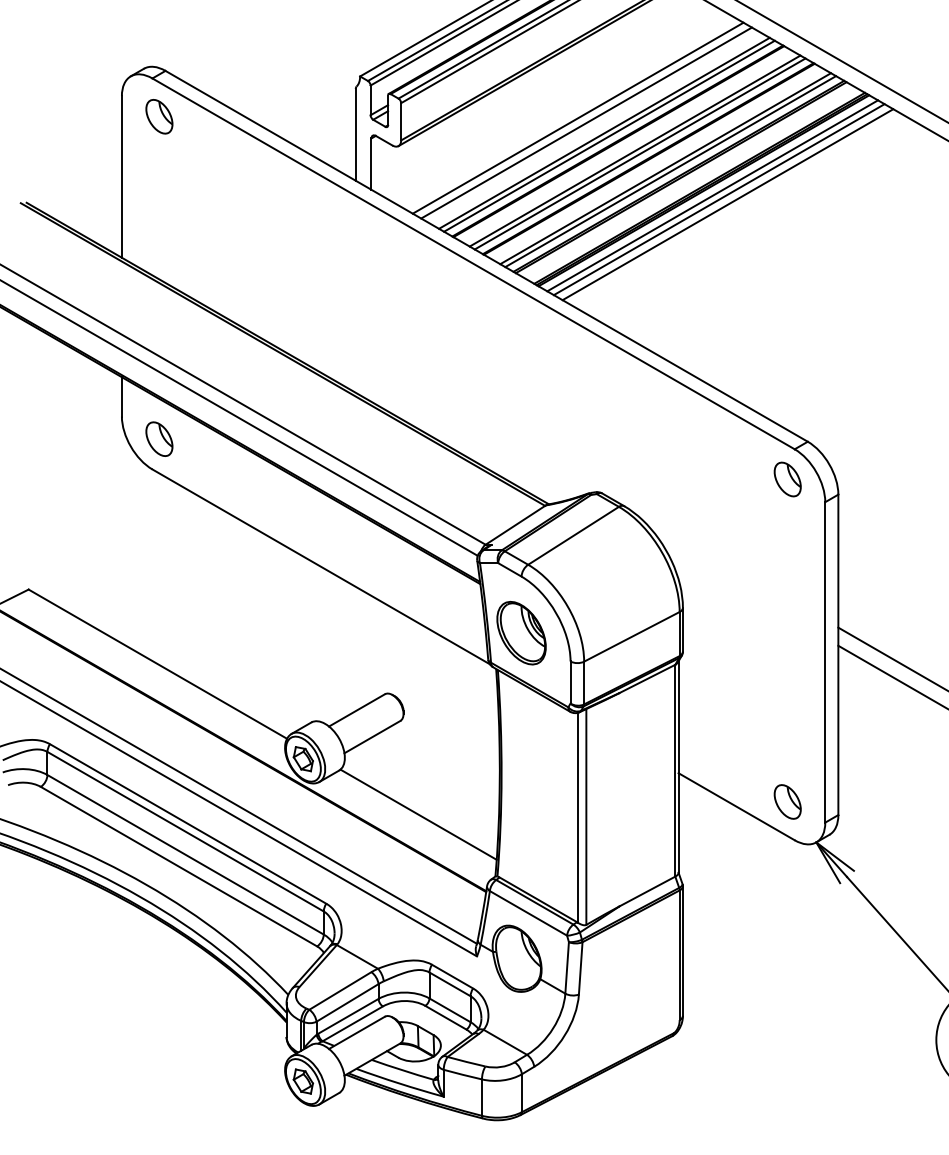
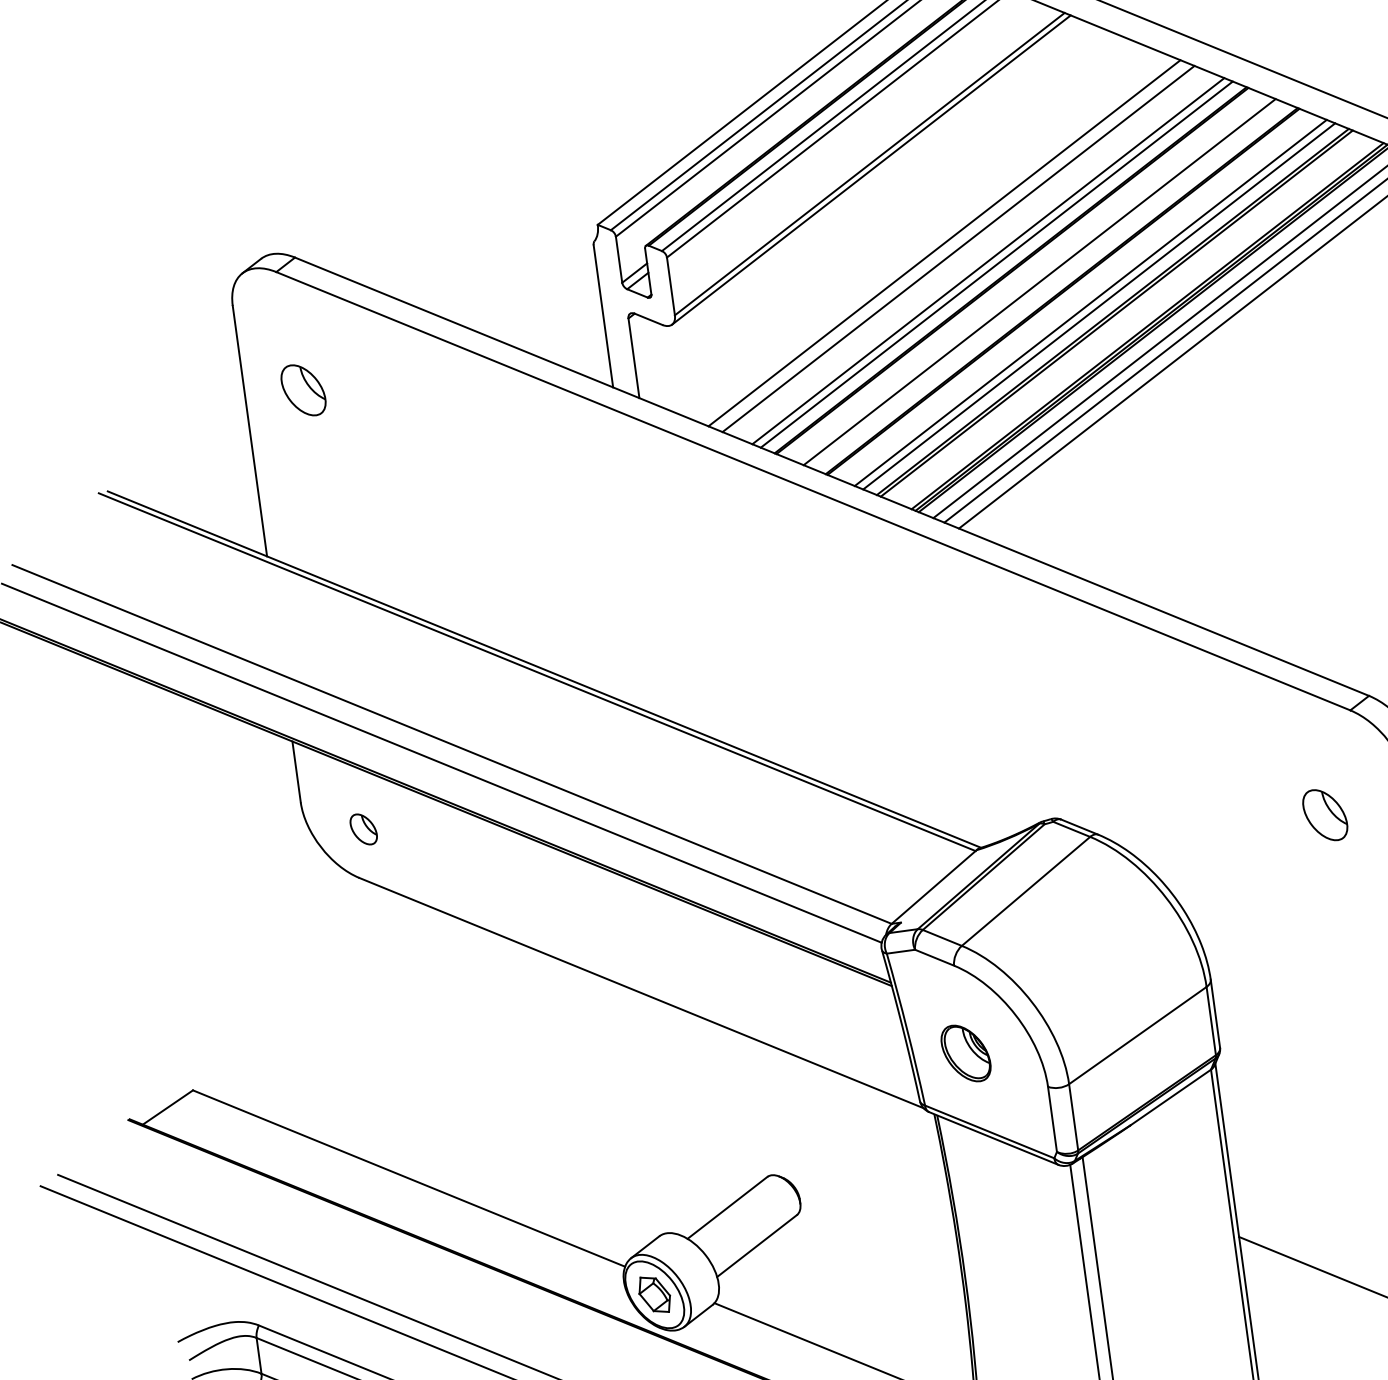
part: (159, 116) -> (303, 389), moved
line: (639, 153) -> (1047, 284), removed
part: (159, 438) -> (363, 828), size x0.6
part: (787, 479) -> (1324, 815), moved
part: (521, 633) -> (966, 1053), size x0.6

